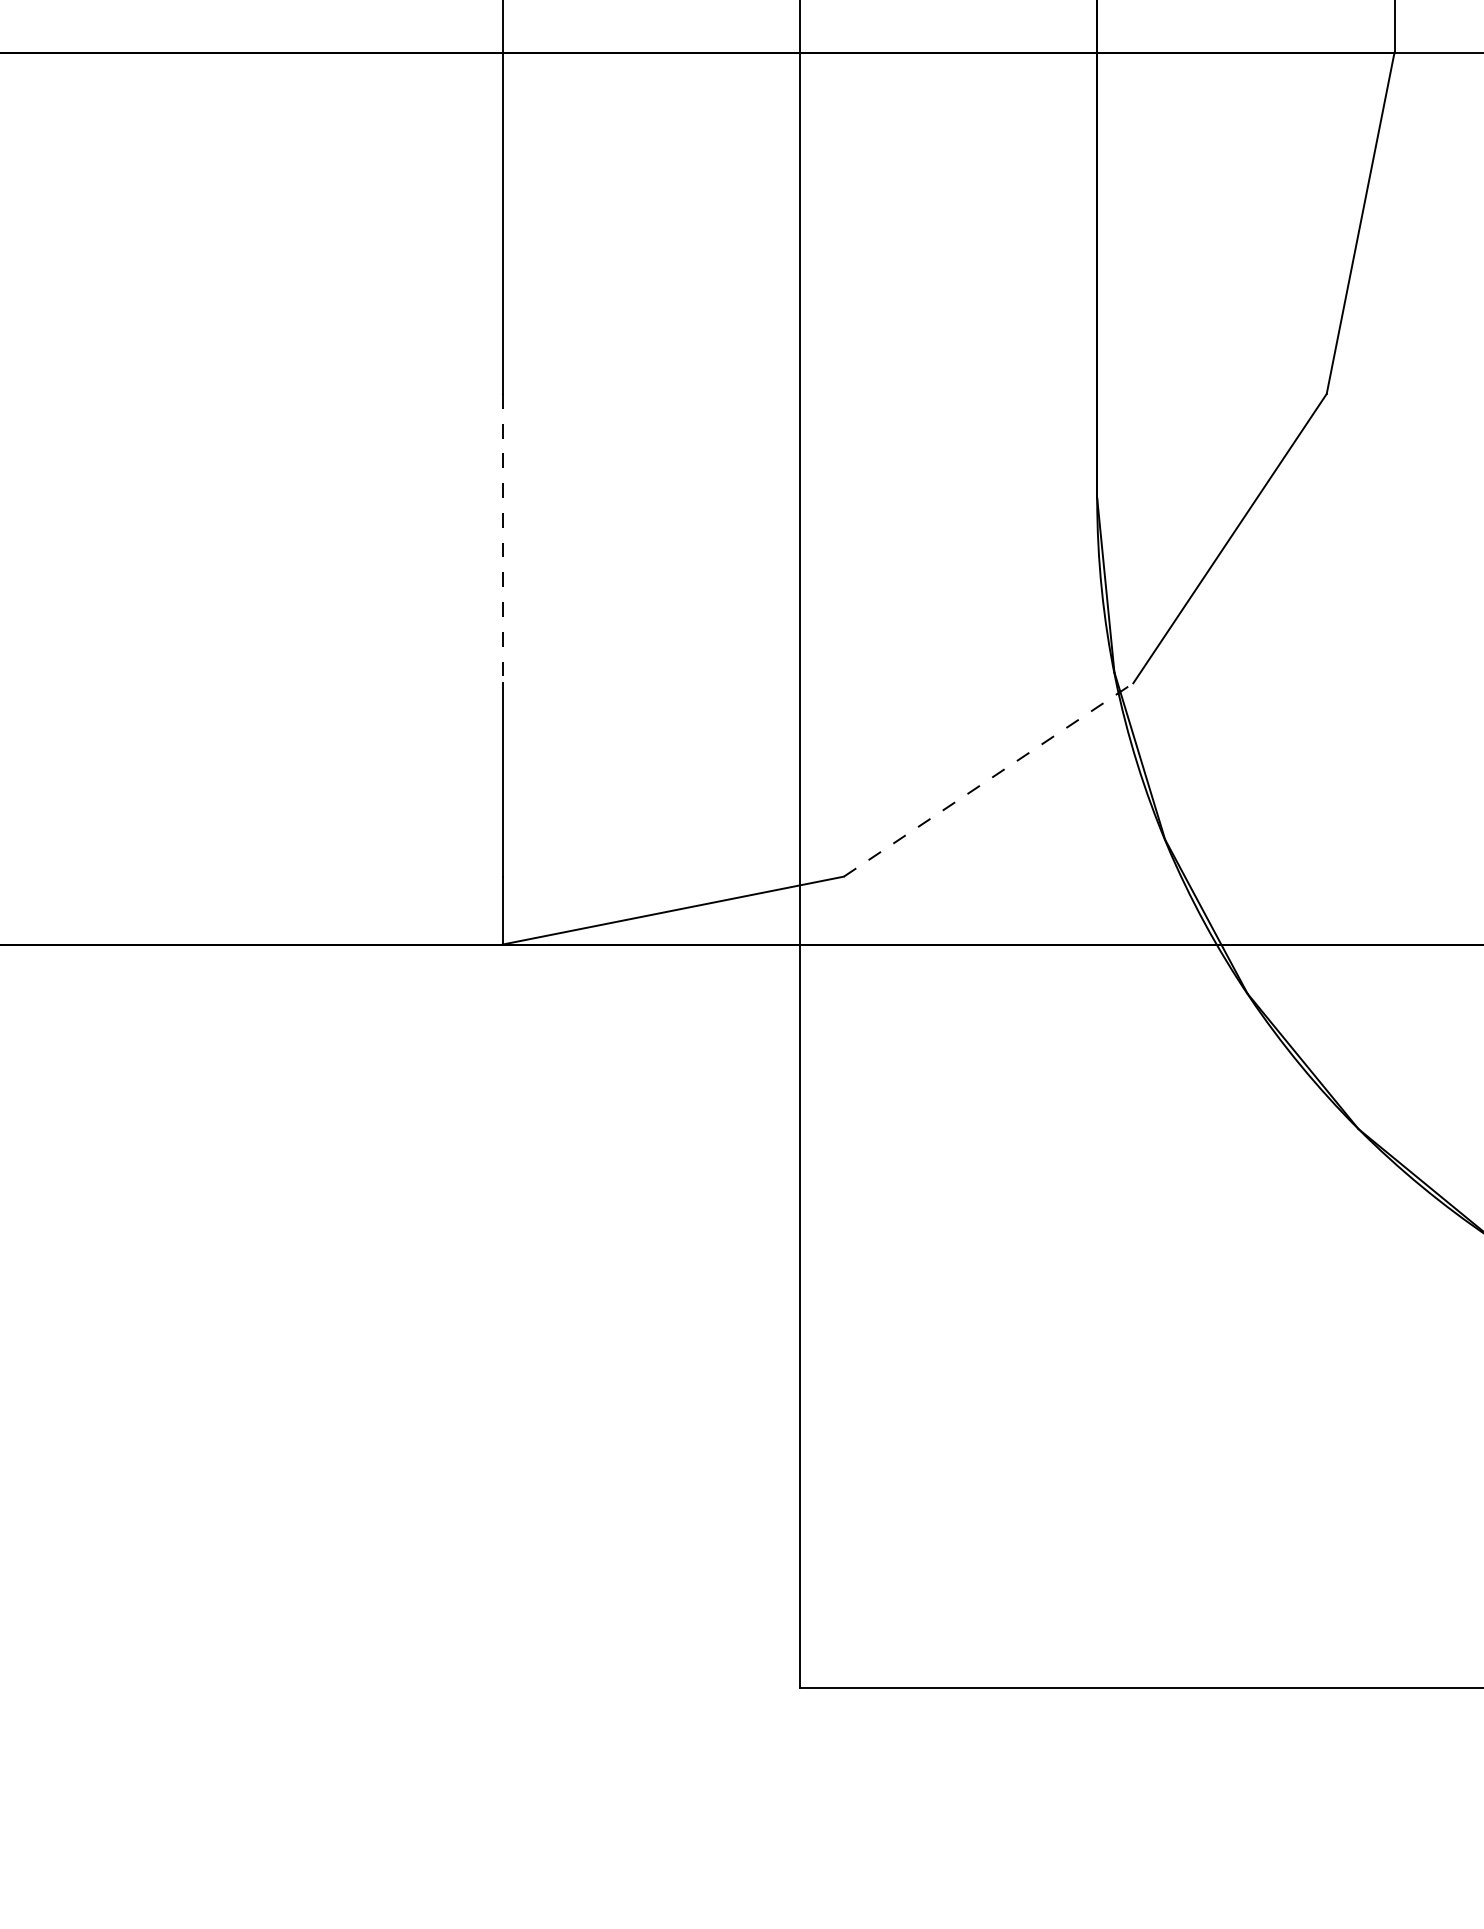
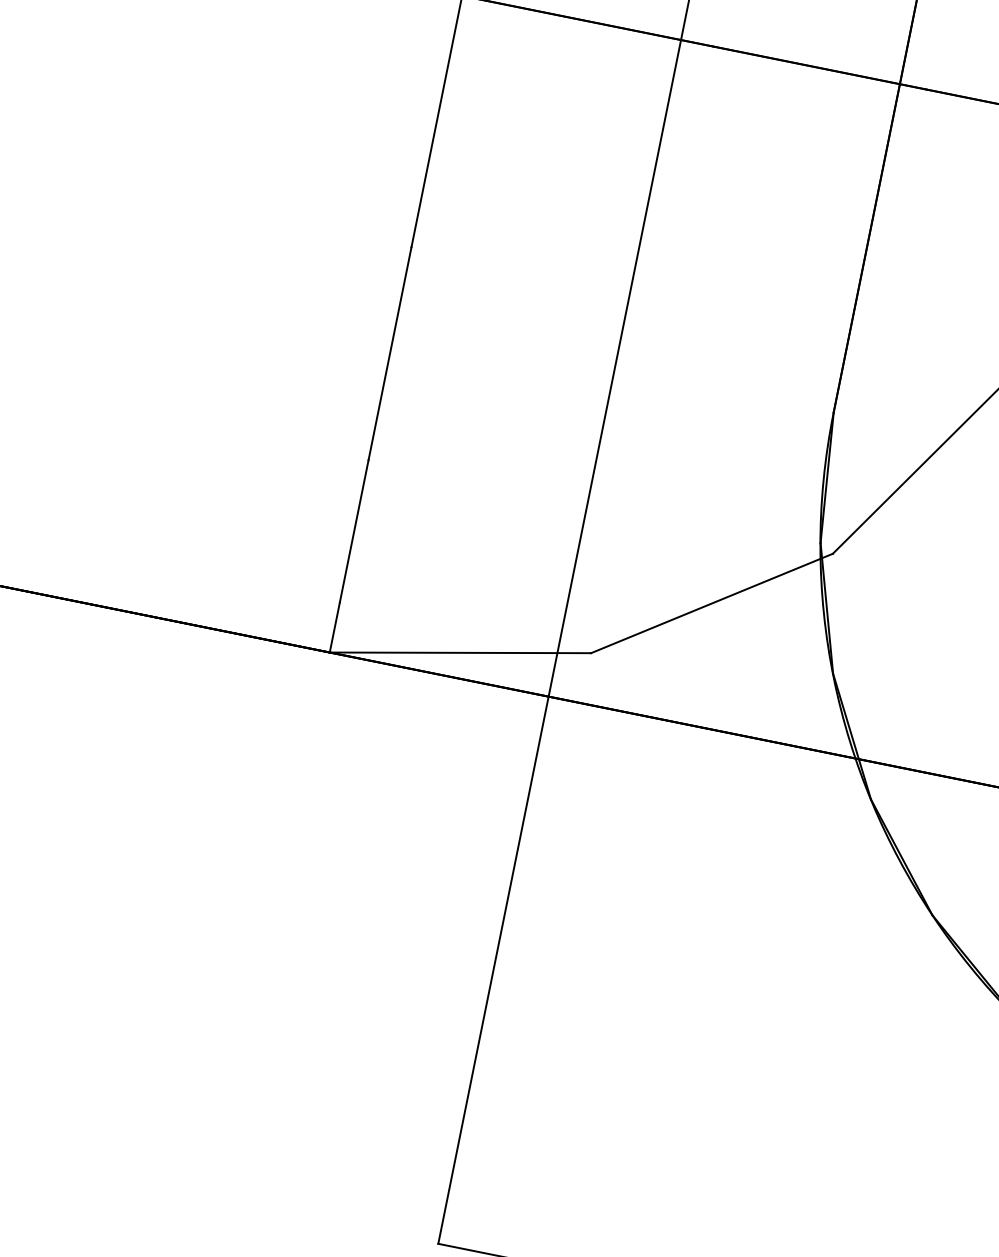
line: (502, 538) -> (389, 353), dashed -> solid
line: (989, 779) -> (712, 603), dashed -> solid

